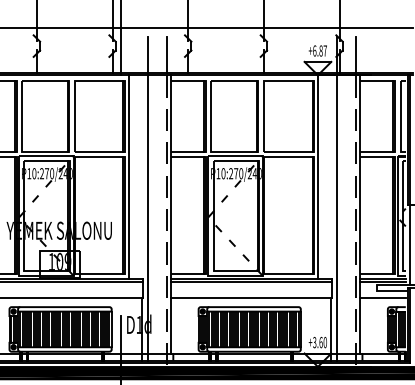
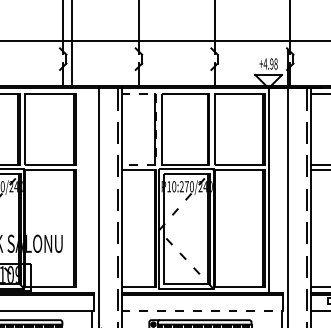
text: (319, 50) -> (270, 63), +6.87 -> +4.98
line: (148, 54) -> (99, 67), removed
line: (166, 54) -> (117, 67), removed
line: (356, 54) -> (307, 67), removed
line: (205, 116) -> (156, 129), solid -> dashed
line: (128, 177) -> (79, 190), removed
line: (251, 298) -> (202, 311), solid -> dashed

